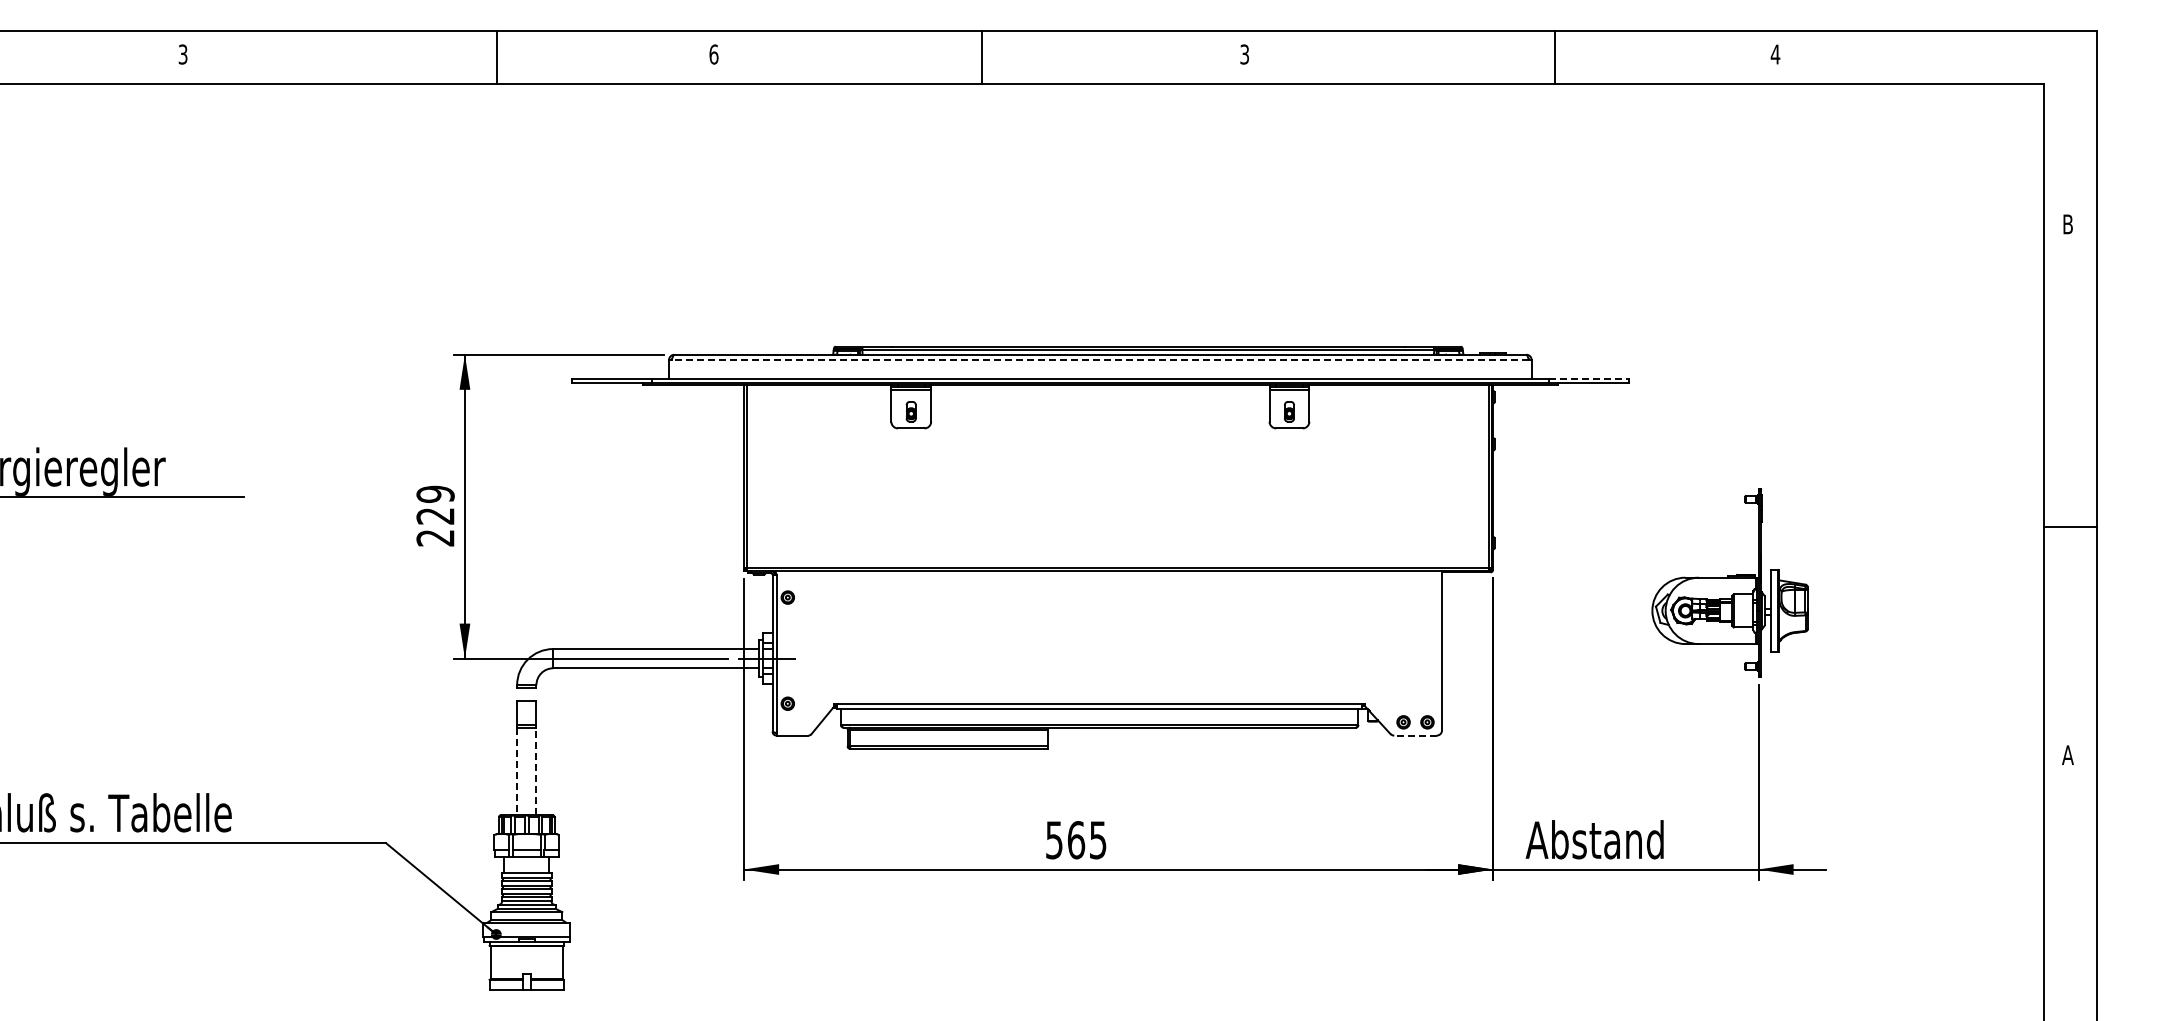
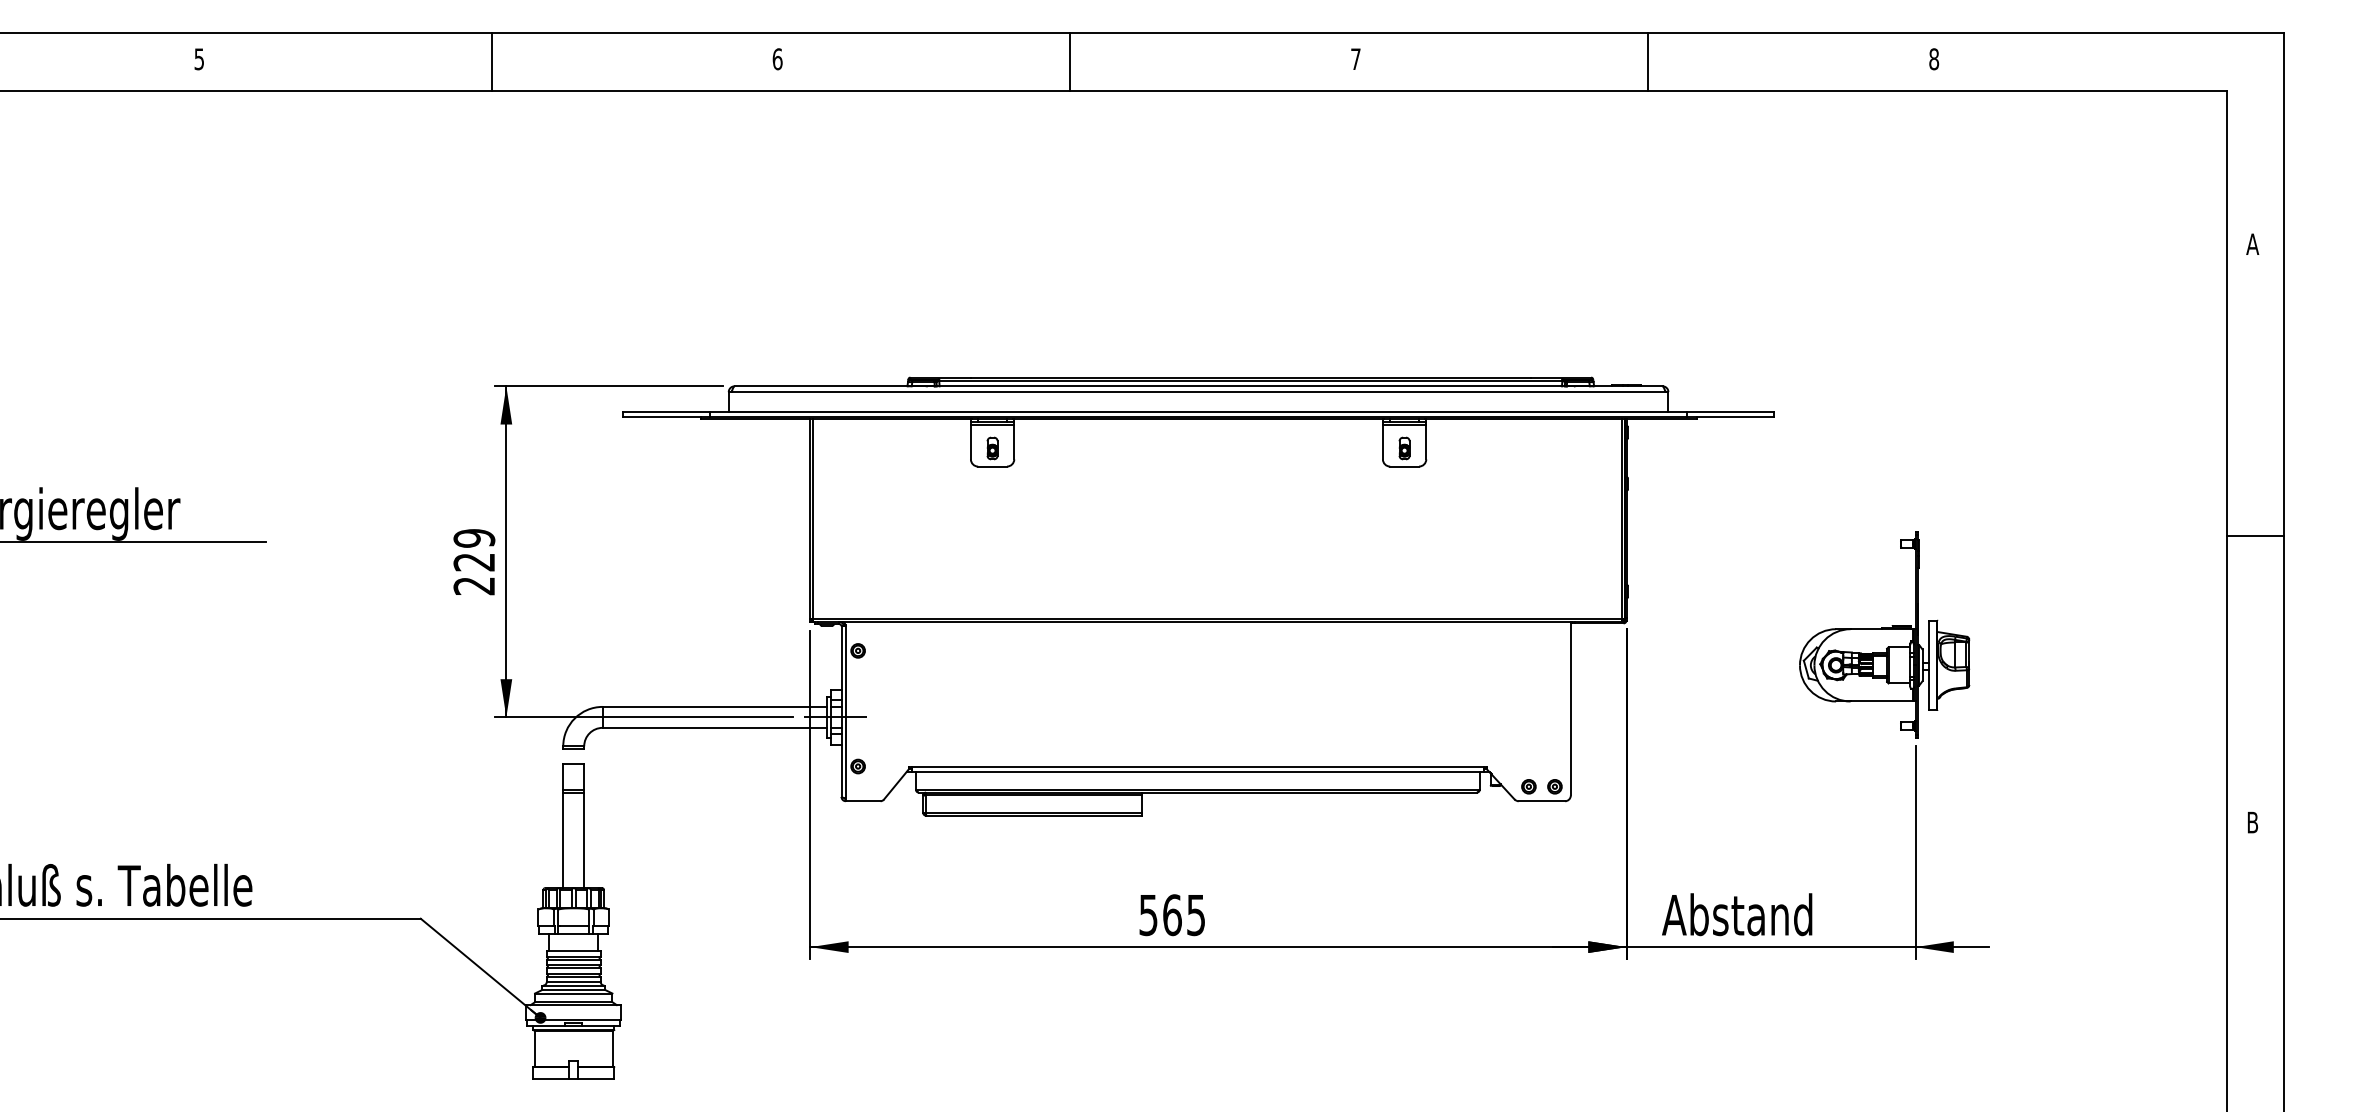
text: (183, 53) -> (199, 58), 3 -> 5
text: (1244, 54) -> (1355, 59), 3 -> 7
text: (1775, 54) -> (1934, 59), 4 -> 8
line: (496, 56) -> (491, 61), moved
line: (1555, 56) -> (1648, 61), moved
text: (2067, 224) -> (2252, 244), B -> A
line: (1100, 360) -> (1198, 392), dashed -> solid
line: (1588, 378) -> (1730, 412), dashed -> solid
line: (2070, 527) -> (2255, 536), moved
line: (1415, 735) -> (1541, 801), dashed -> solid
text: (2067, 754) -> (2252, 821), A -> B
line: (517, 771) -> (563, 840), dashed -> solid
line: (536, 771) -> (584, 840), dashed -> solid

